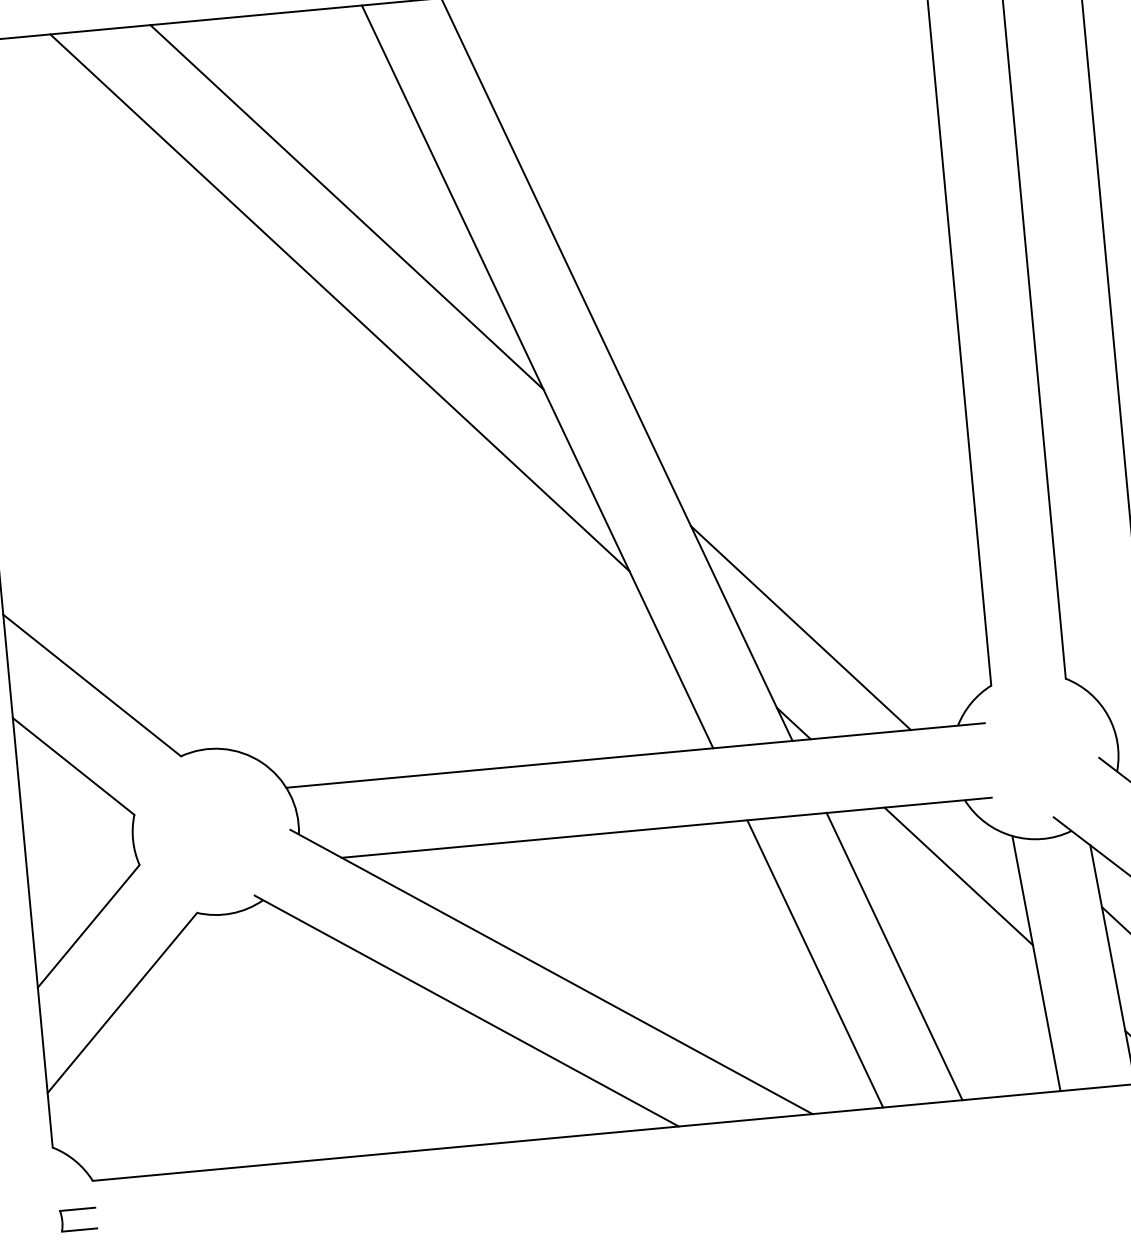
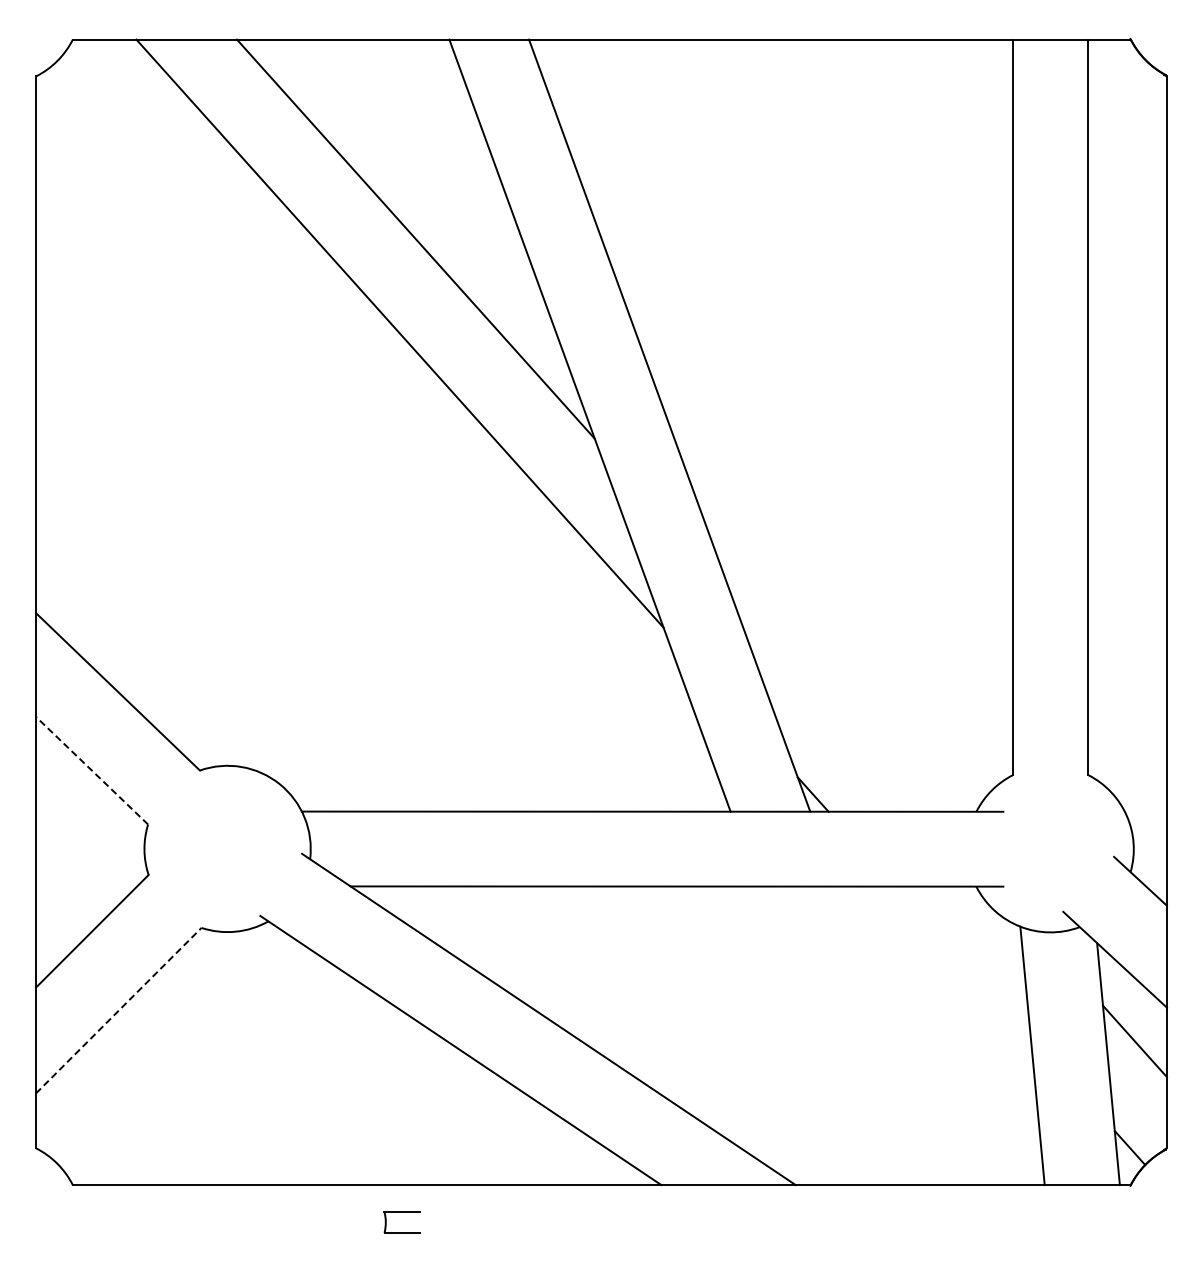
line: (801, 627) -> (829, 699), removed
line: (74, 766) -> (92, 770), solid -> dashed
line: (957, 876) -> (962, 961), removed
line: (894, 956) -> (891, 1035), removed
line: (814, 963) -> (811, 1035), removed
line: (123, 1002) -> (119, 1010), solid -> dashed
part: (77, 1209) -> (401, 1212), moved

